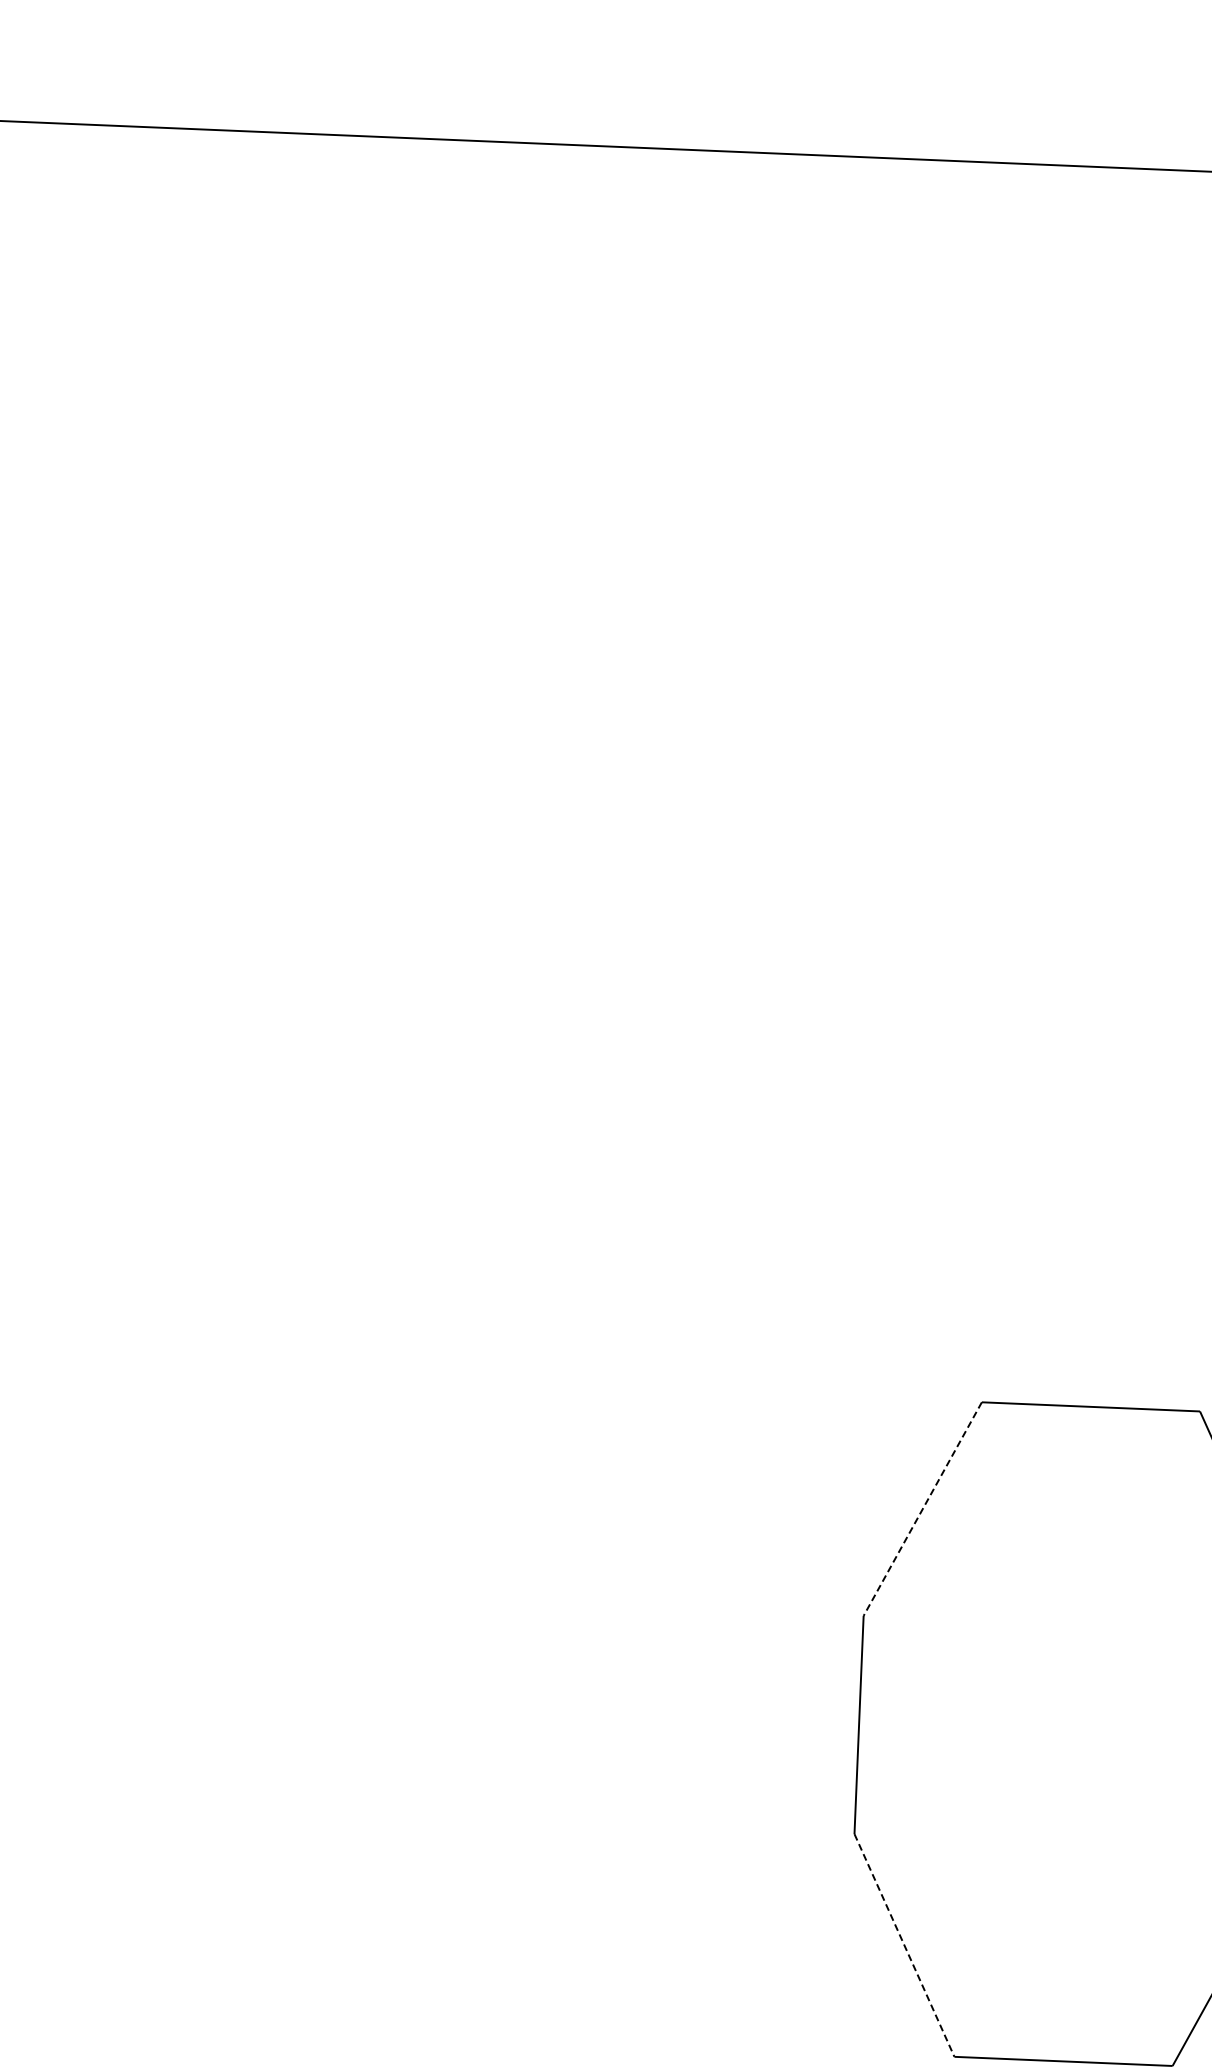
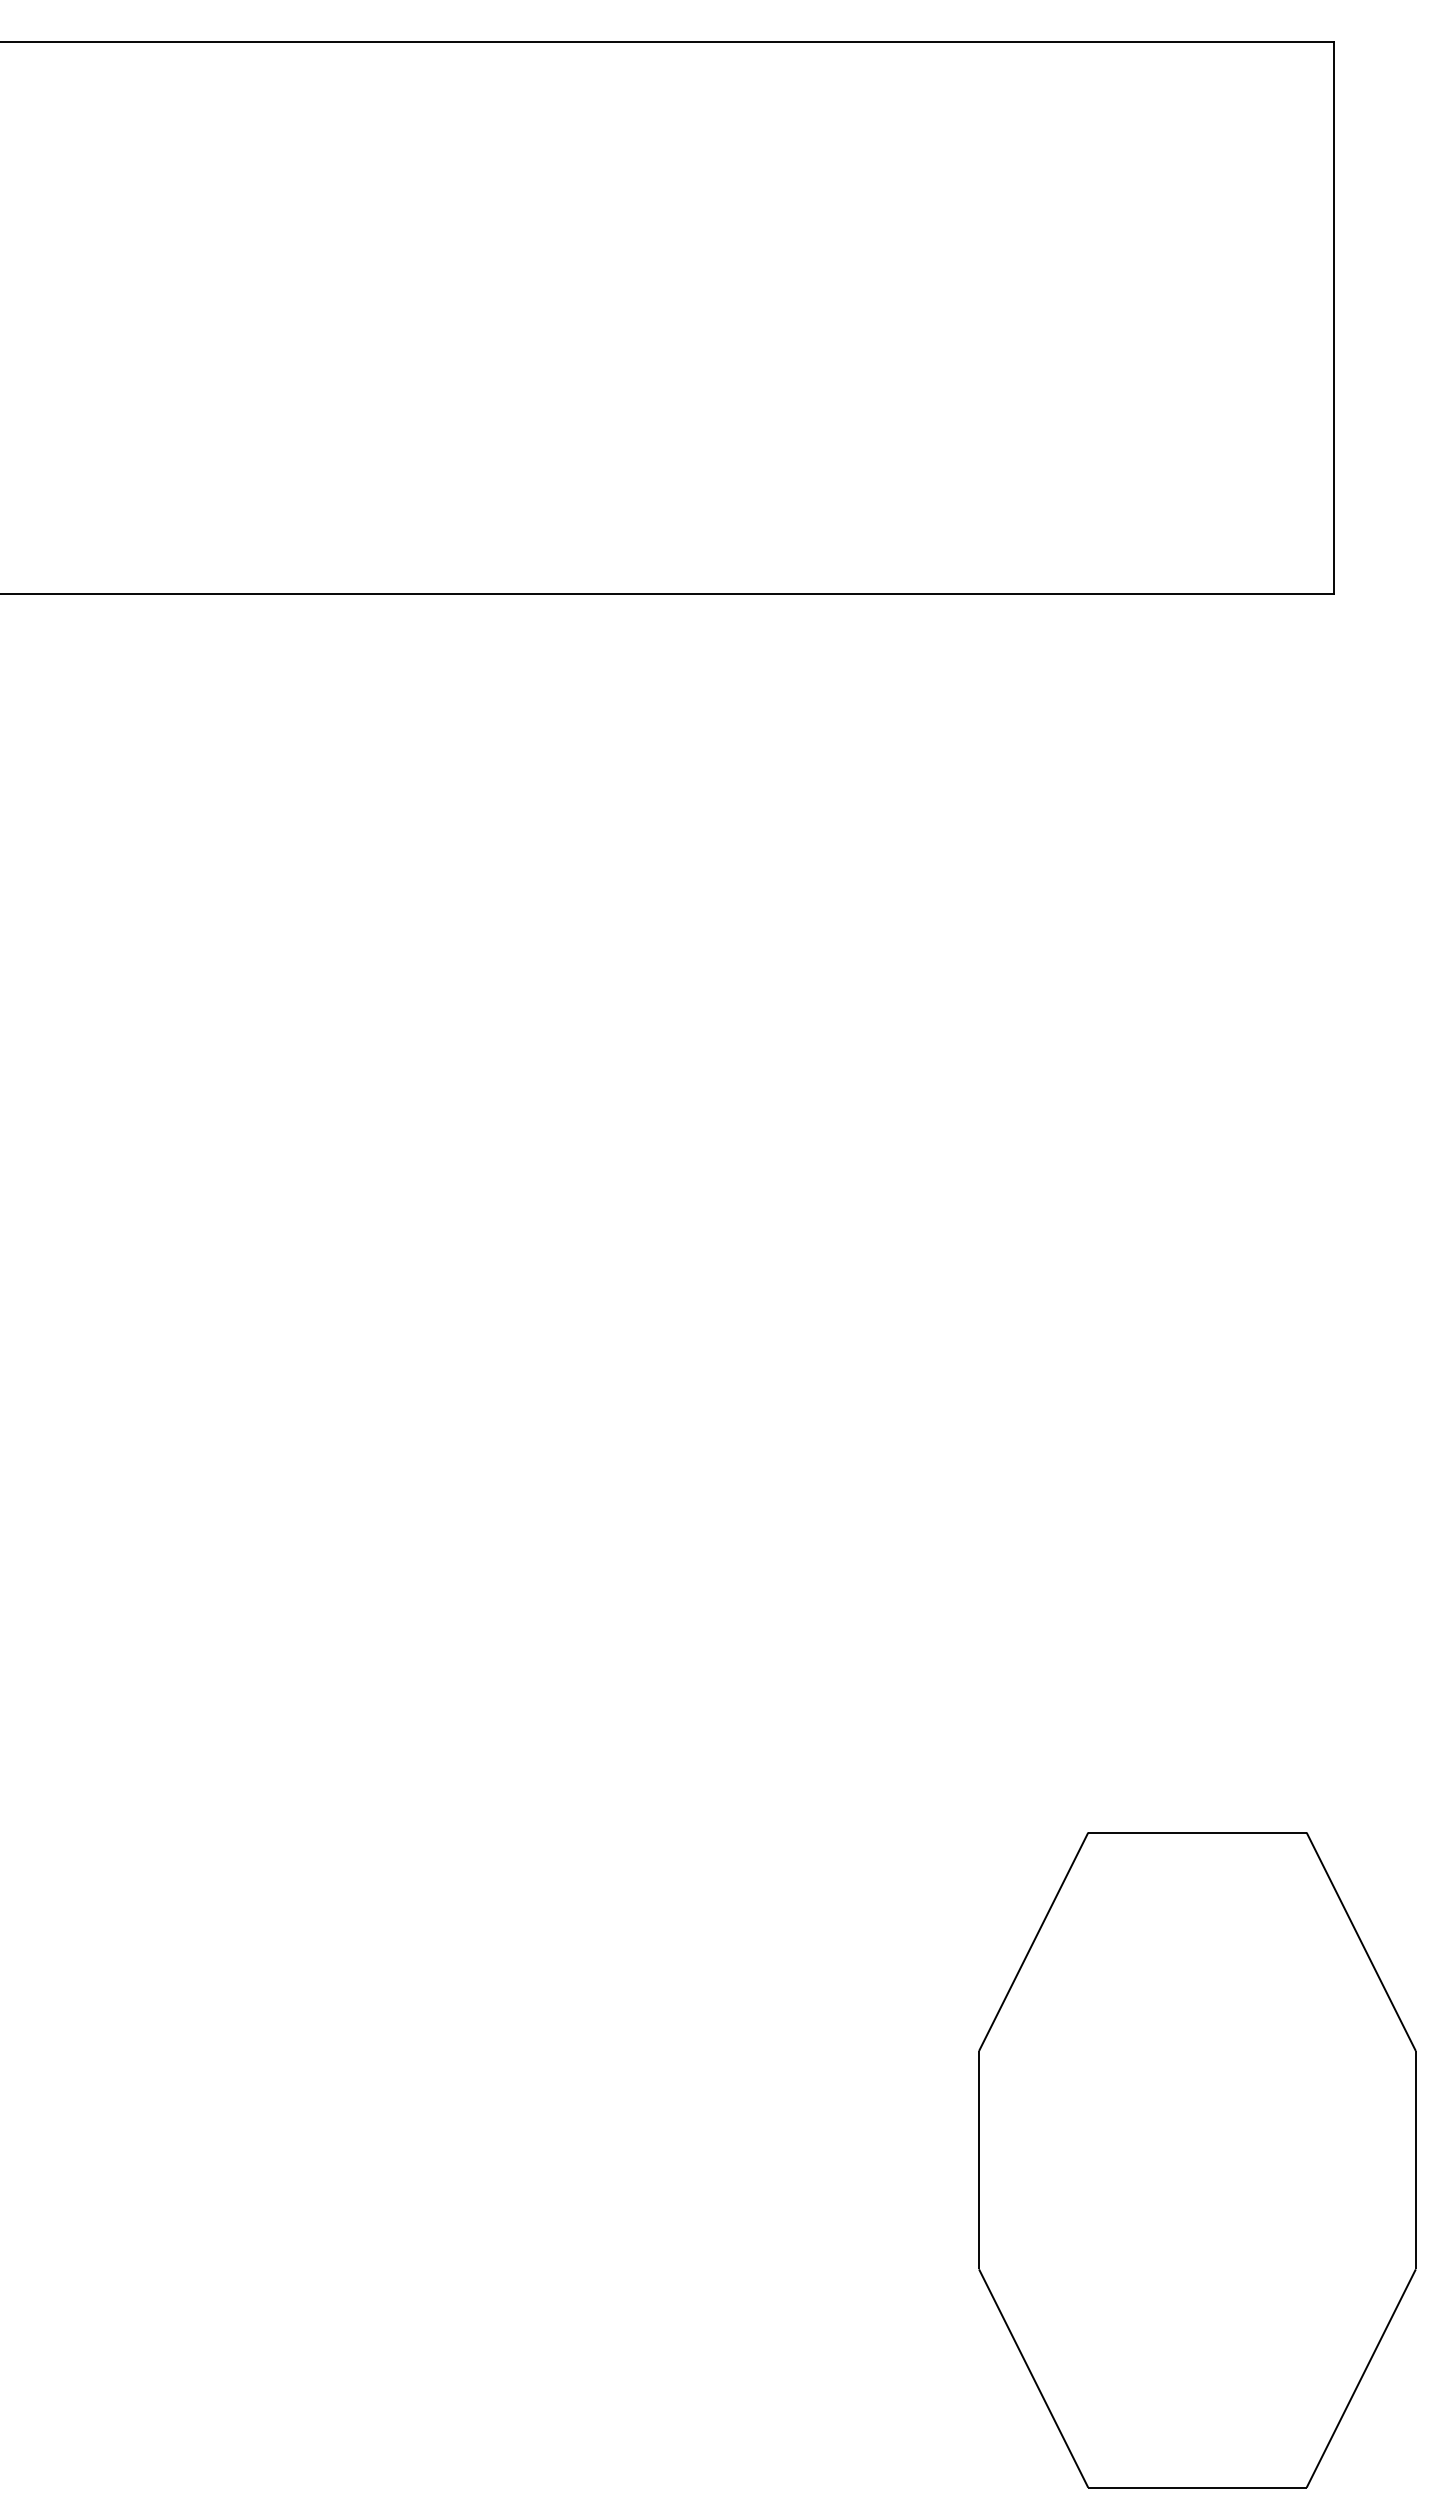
line: (922, 1509) -> (1033, 1942), dashed -> solid
line: (904, 1946) -> (1033, 2379), dashed -> solid

